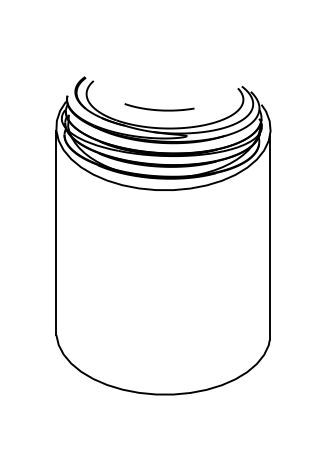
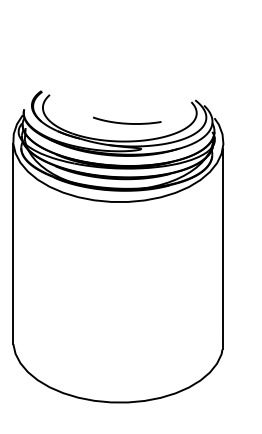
curve: (159, 109) -> (127, 122), moved

